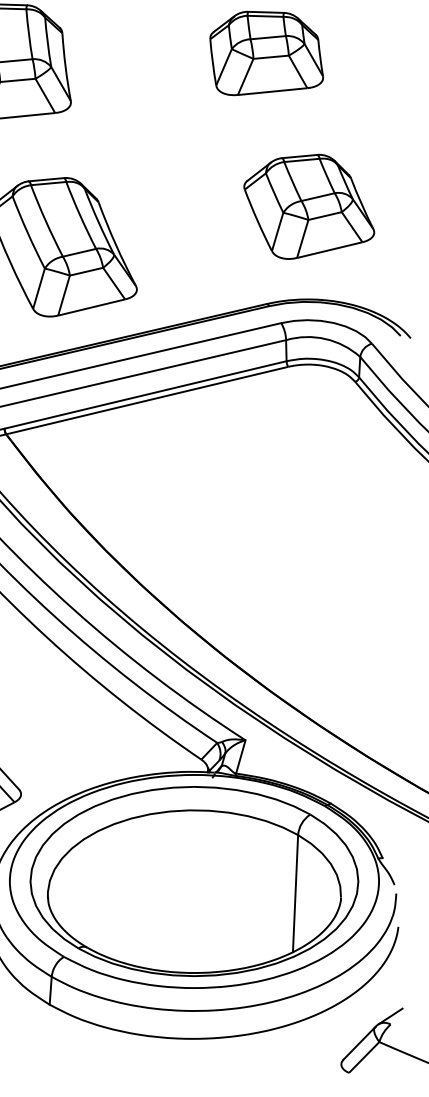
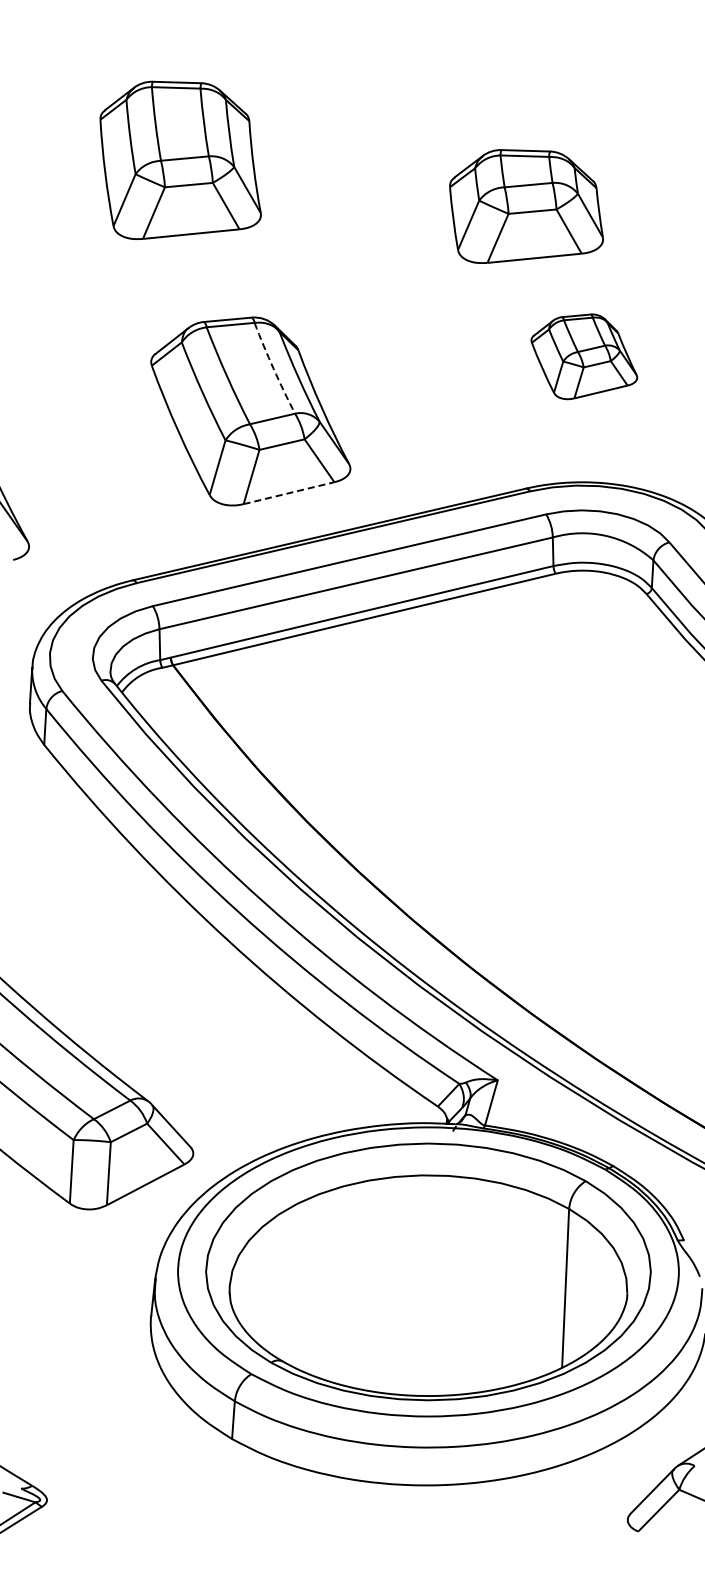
part: (266, 53) -> (526, 206), moved
part: (309, 206) -> (584, 356), size x0.6
arc: (80, 215) -> (273, 368), solid -> dashed
line: (92, 307) -> (289, 493), solid -> dashed

